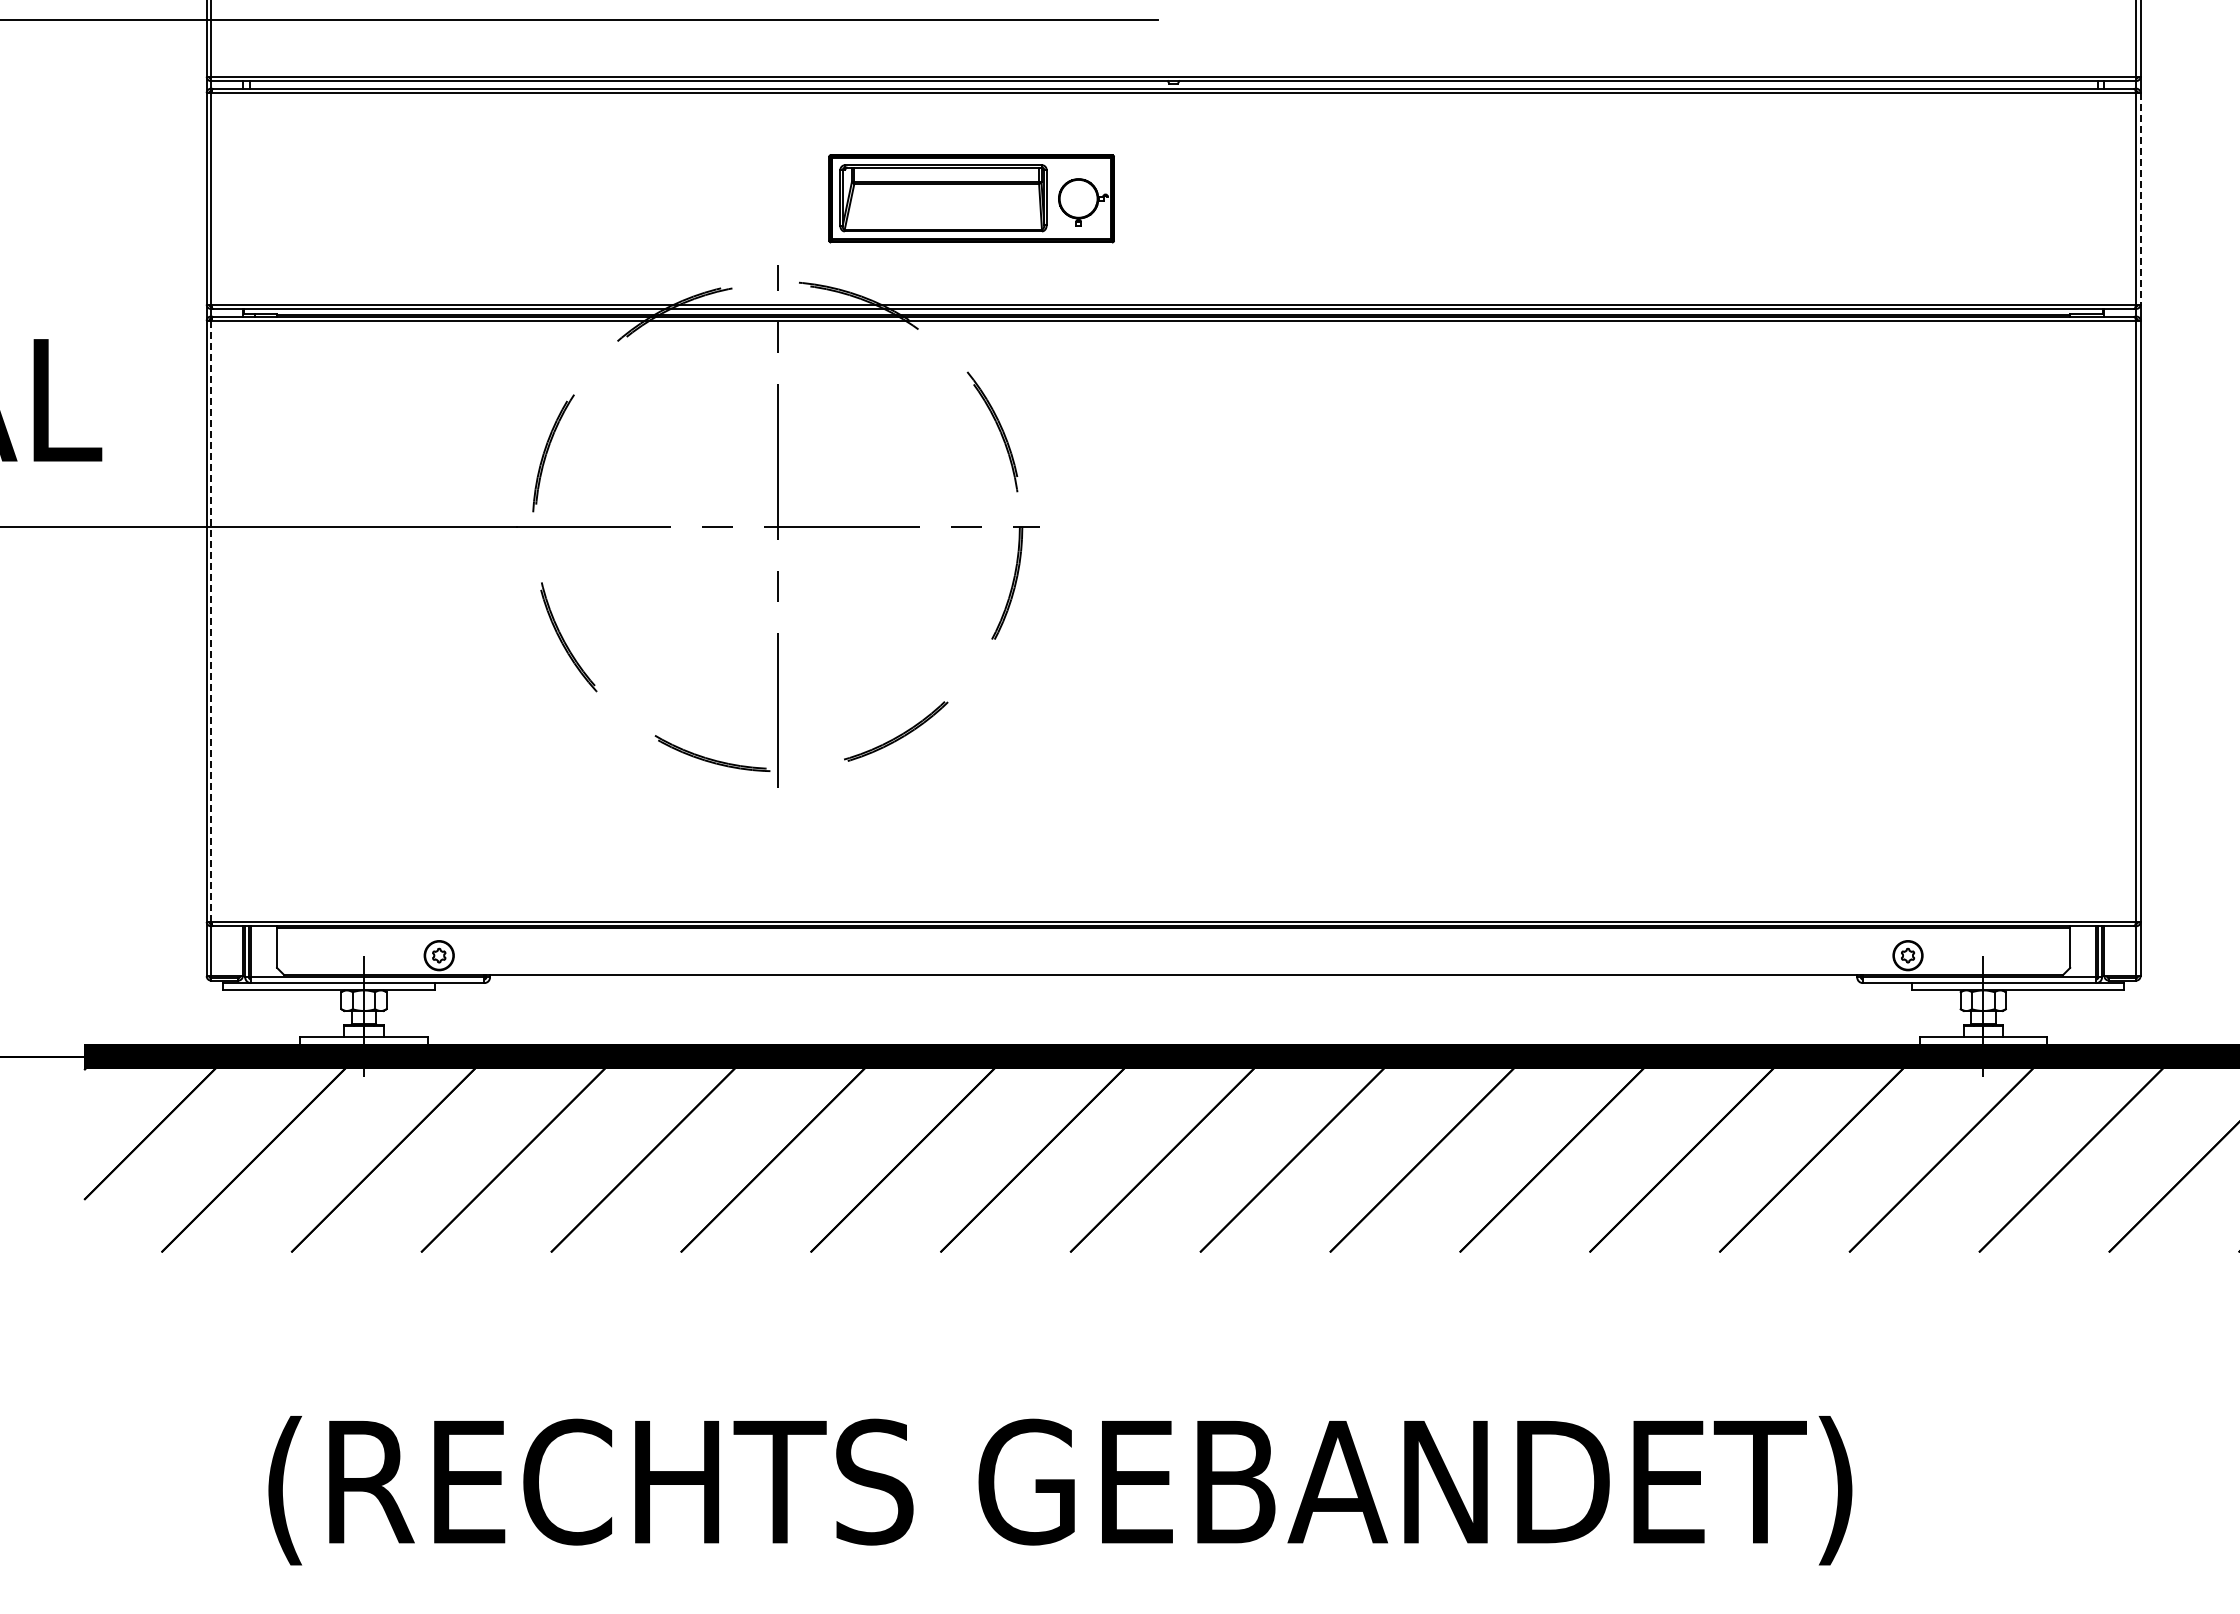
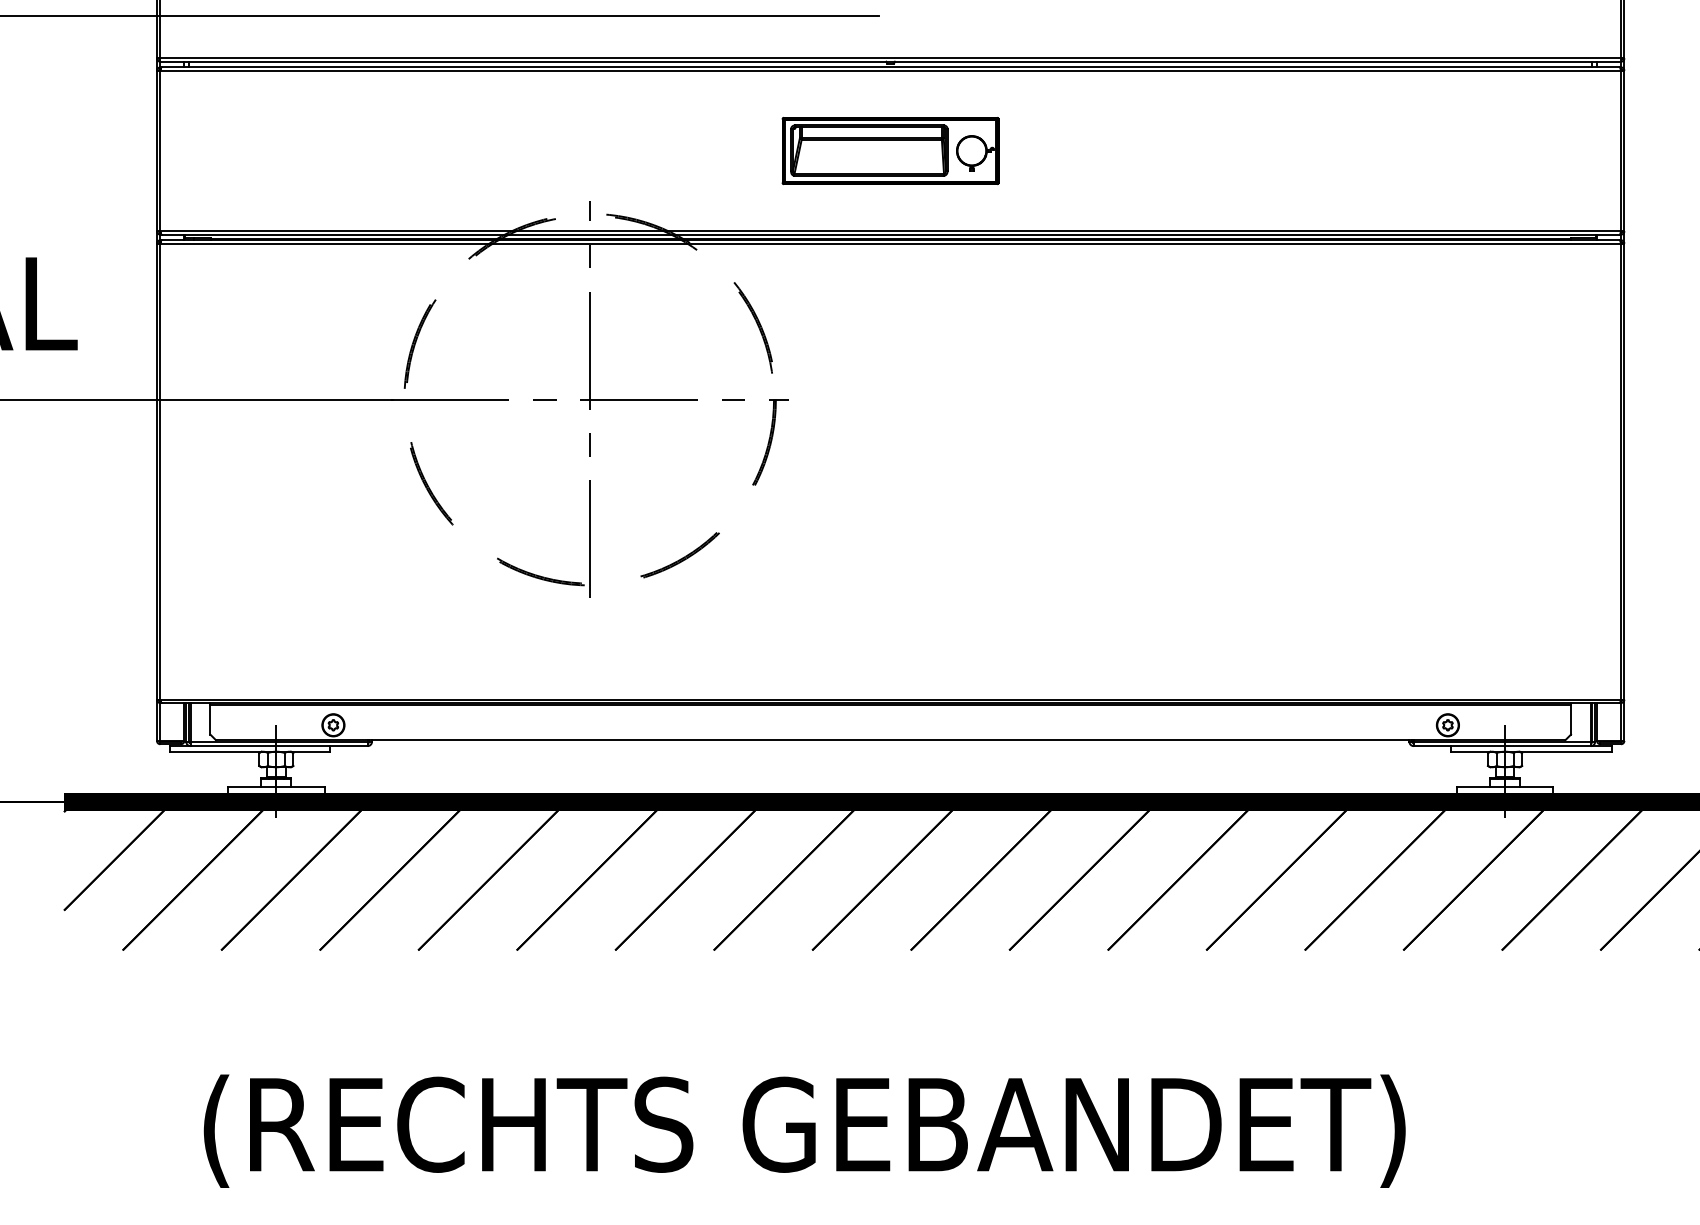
part: (971, 198) -> (890, 150), moved
line: (2140, 198) -> (1624, 150), dashed -> solid
line: (211, 621) -> (160, 471), dashed -> solid

